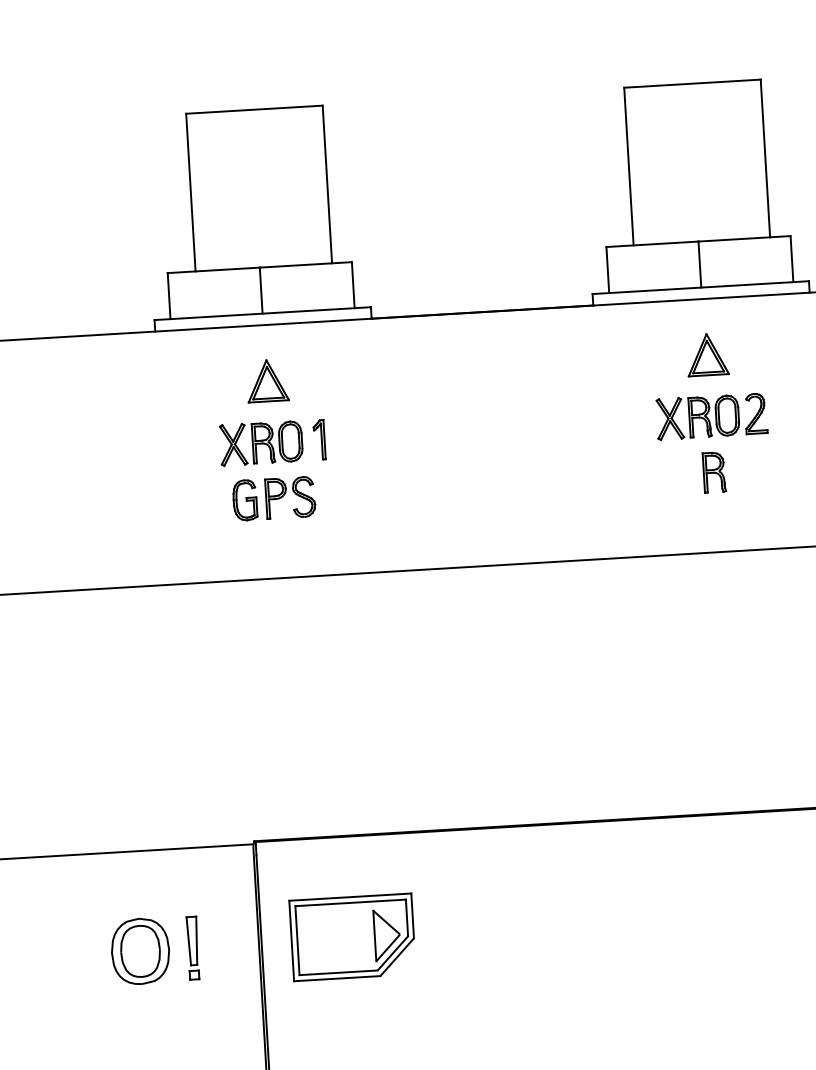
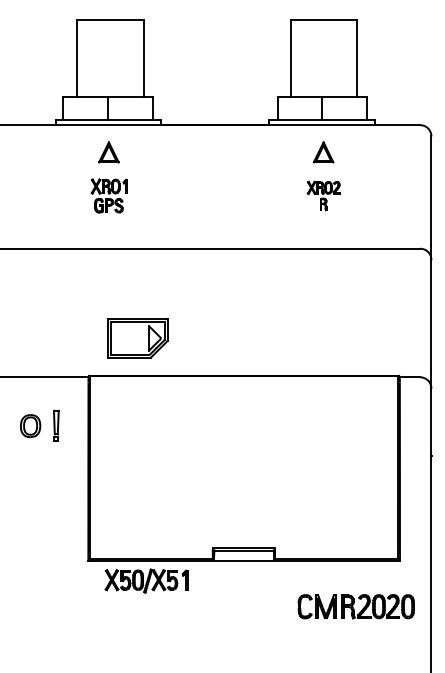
part: (712, 443) -> (323, 195), size x0.6
part: (274, 469) -> (109, 195), size x0.7
part: (351, 937) -> (137, 338), moved
part: (140, 950) -> (30, 425), size x0.7

